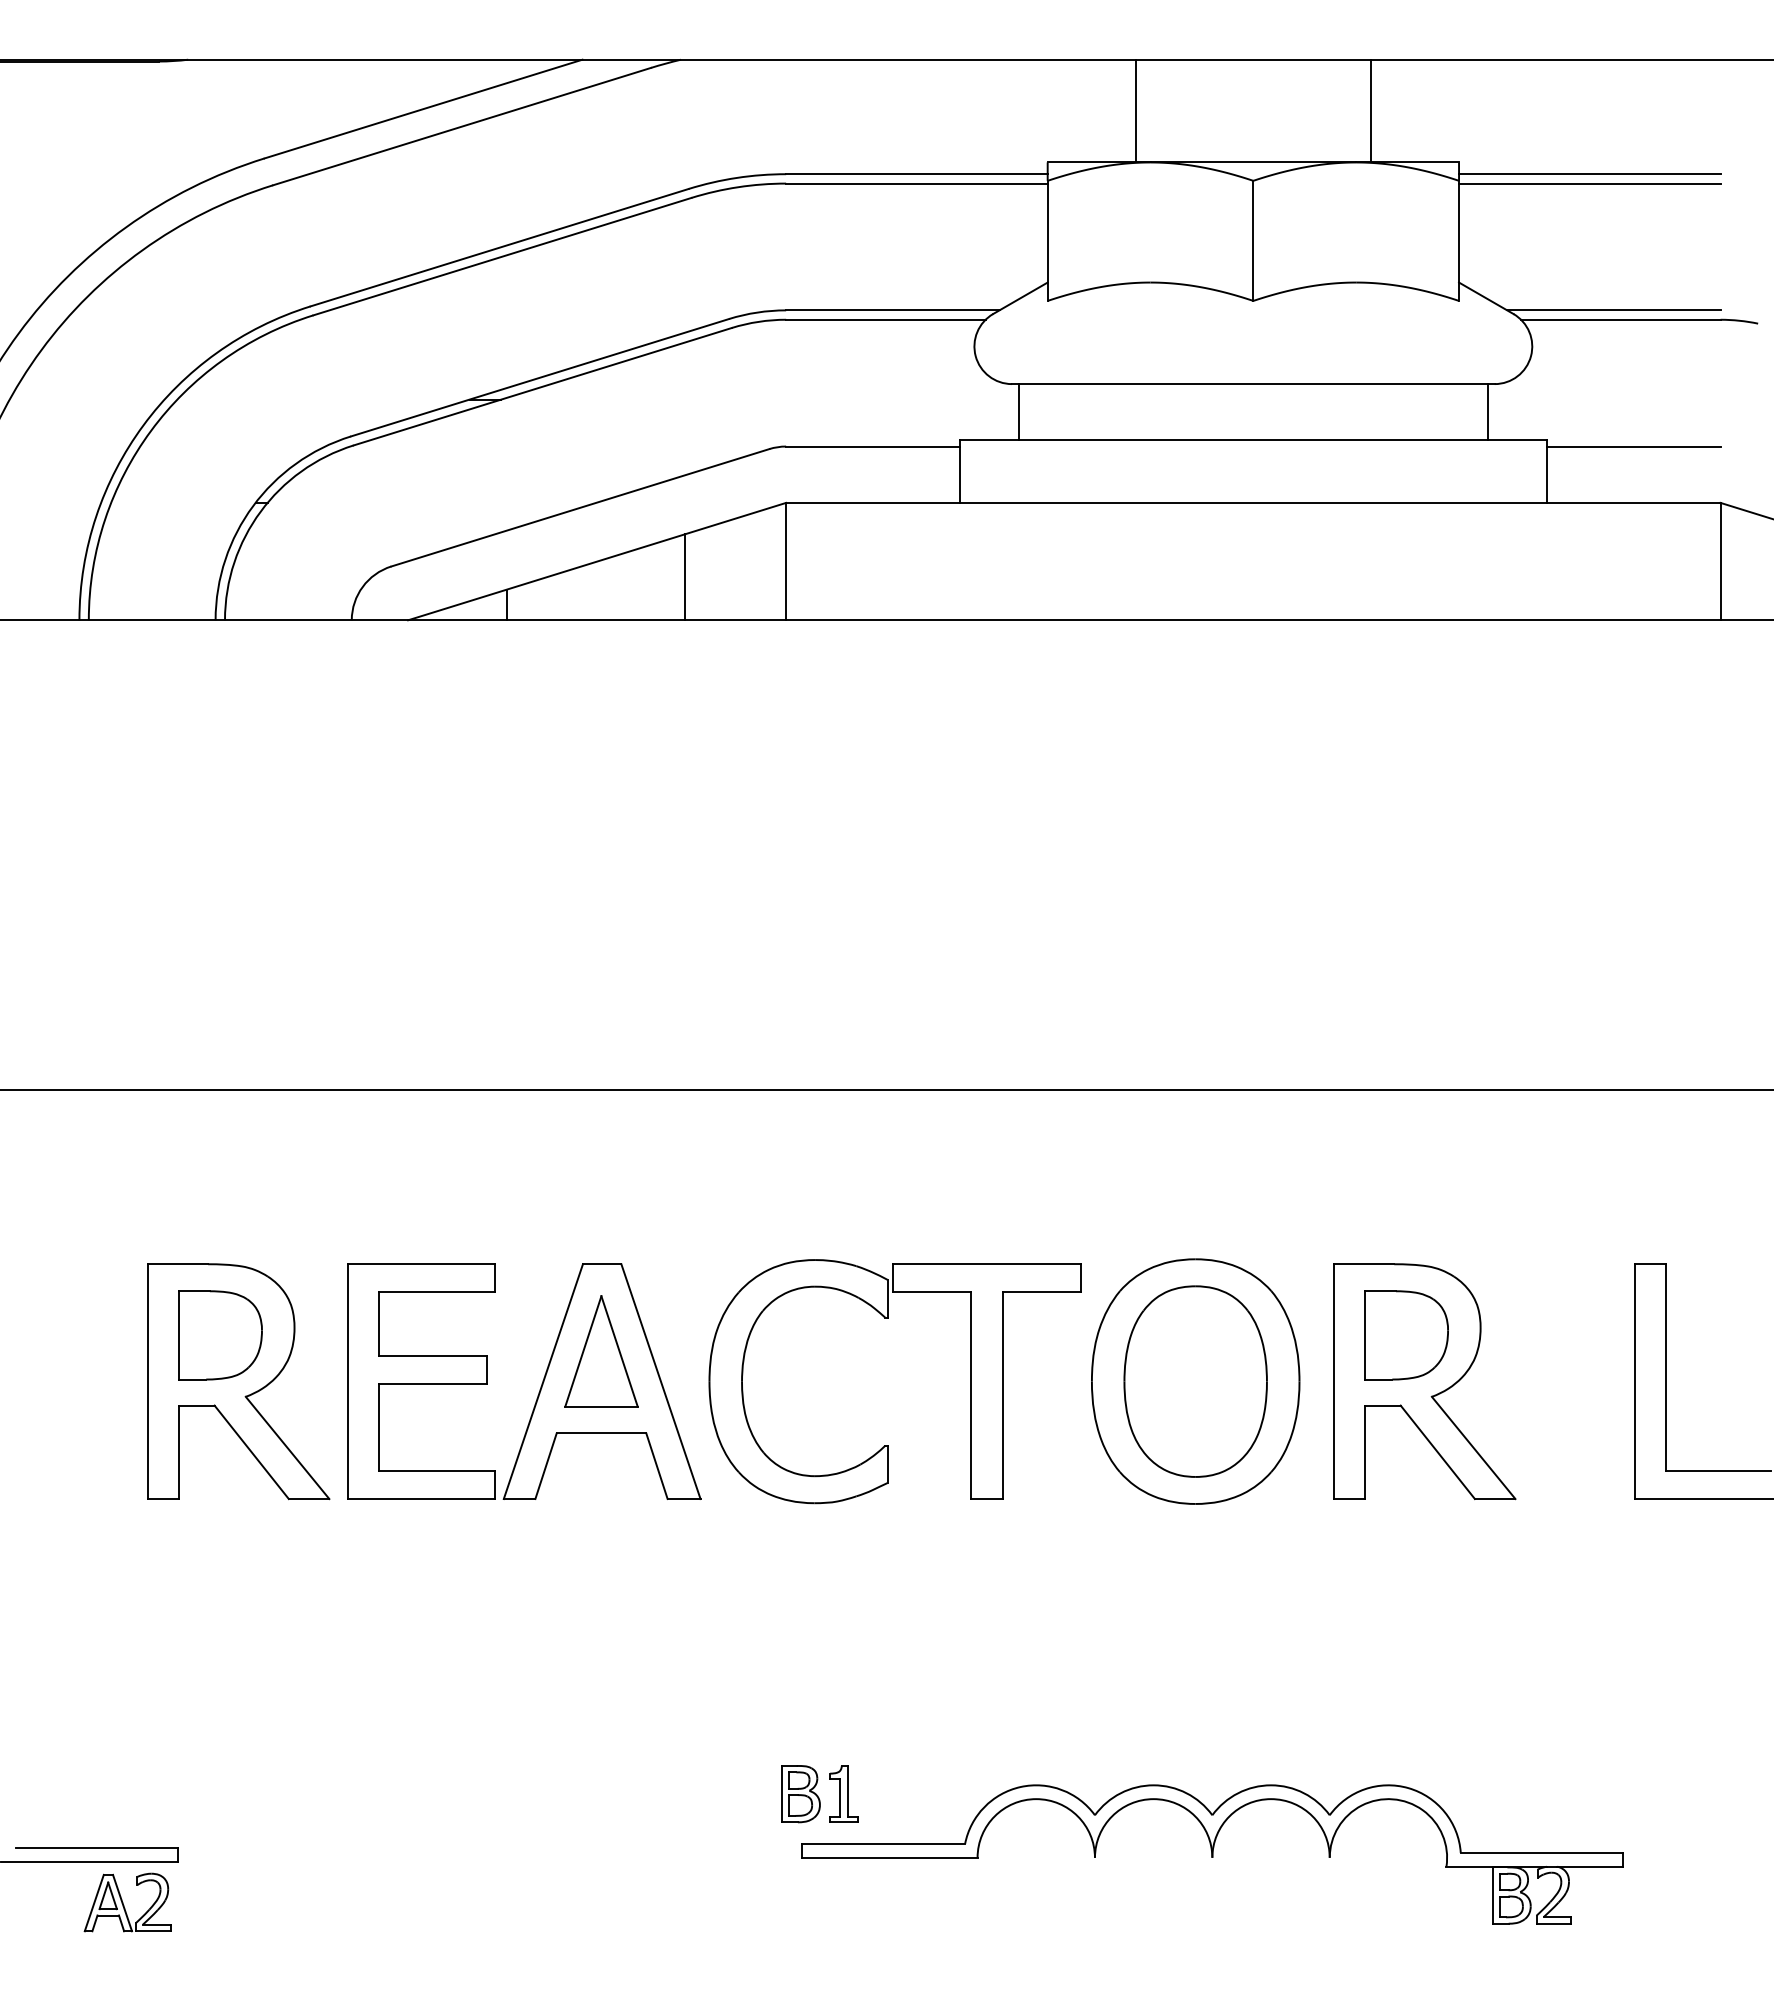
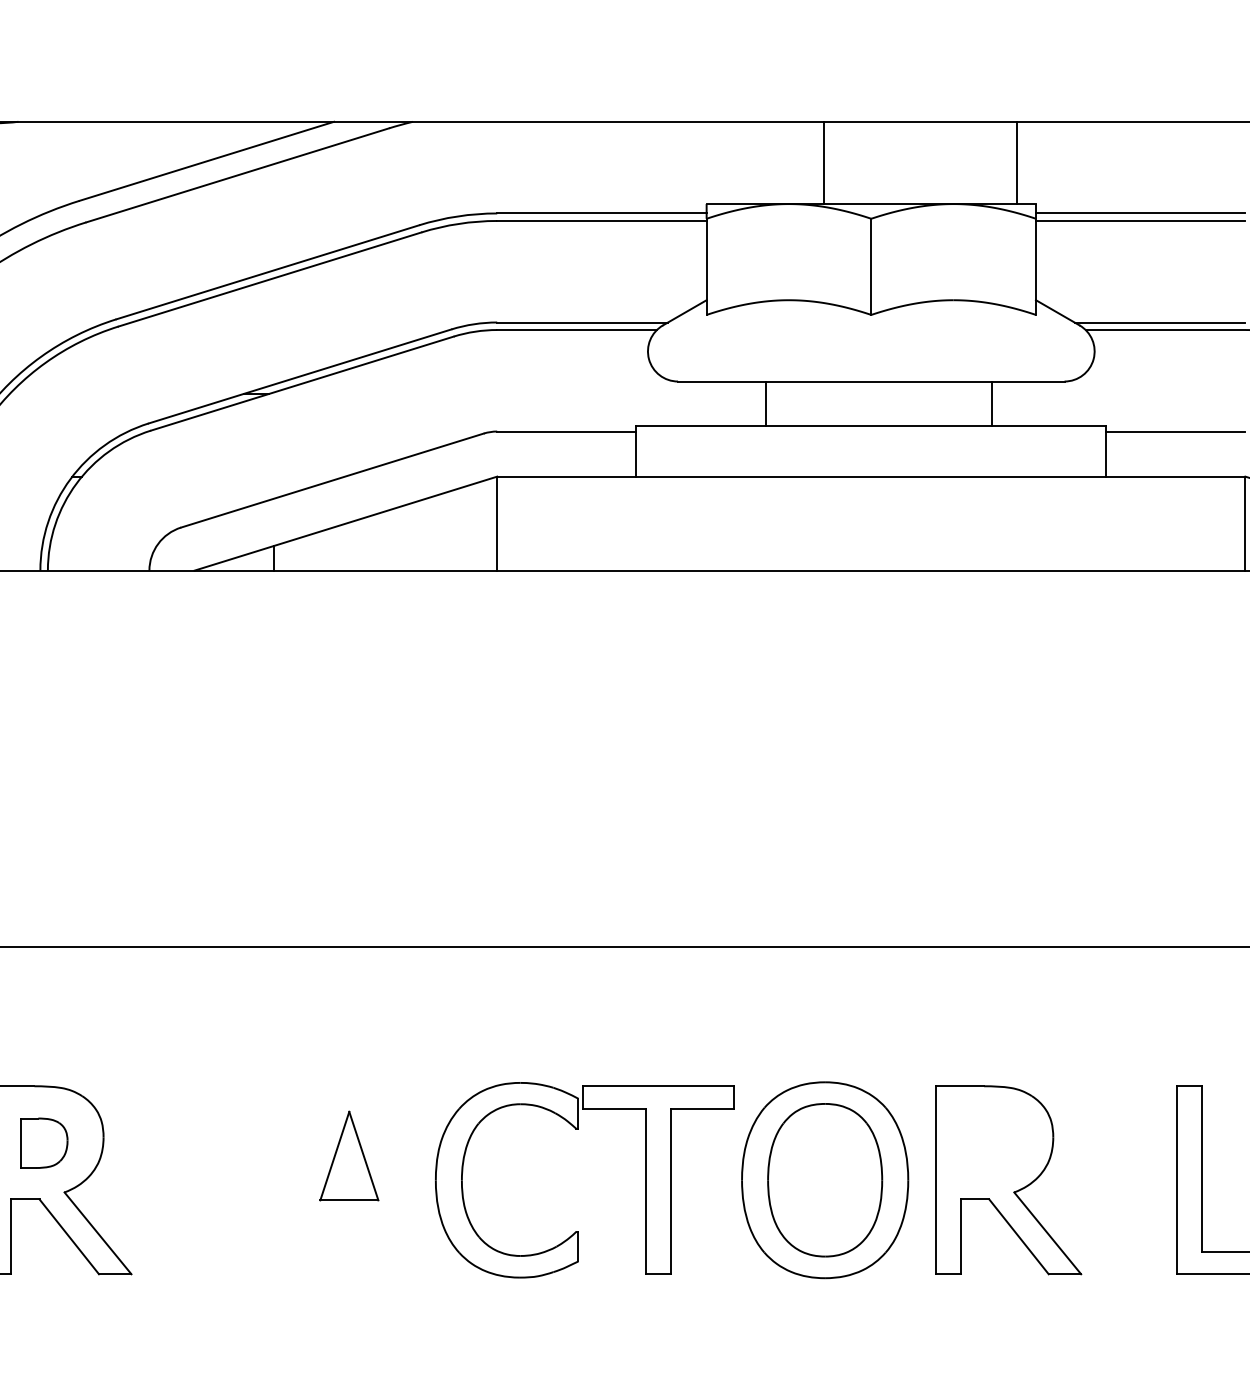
line: (1135, 110) -> (823, 162), moved
line: (1370, 110) -> (1017, 162), moved
line: (1018, 411) -> (765, 403), moved
line: (1488, 411) -> (992, 403), moved
line: (685, 577) -> (416, 536), removed
part: (220, 1335) -> (44, 1143), size x0.7
part: (1406, 1335) -> (993, 1143), removed
part: (540, 1386) -> (300, 1184), removed

